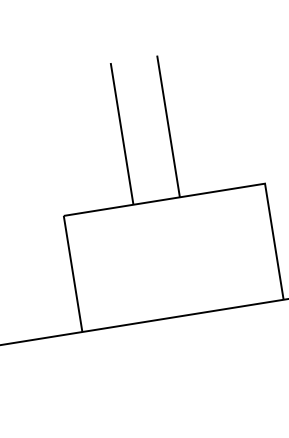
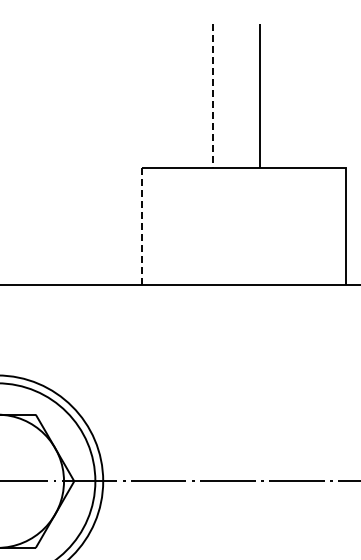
line: (121, 134) -> (212, 96), solid -> dashed
line: (73, 273) -> (142, 226), solid -> dashed

